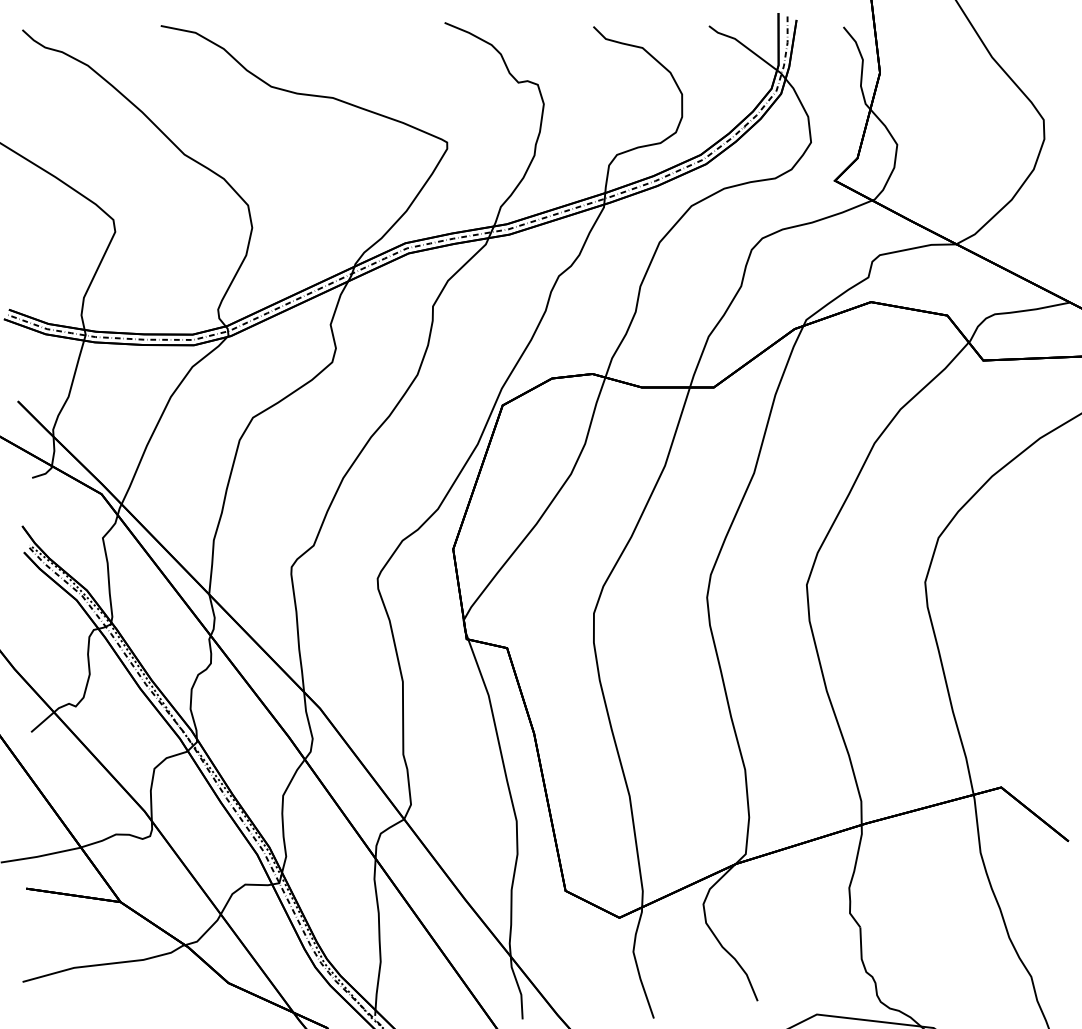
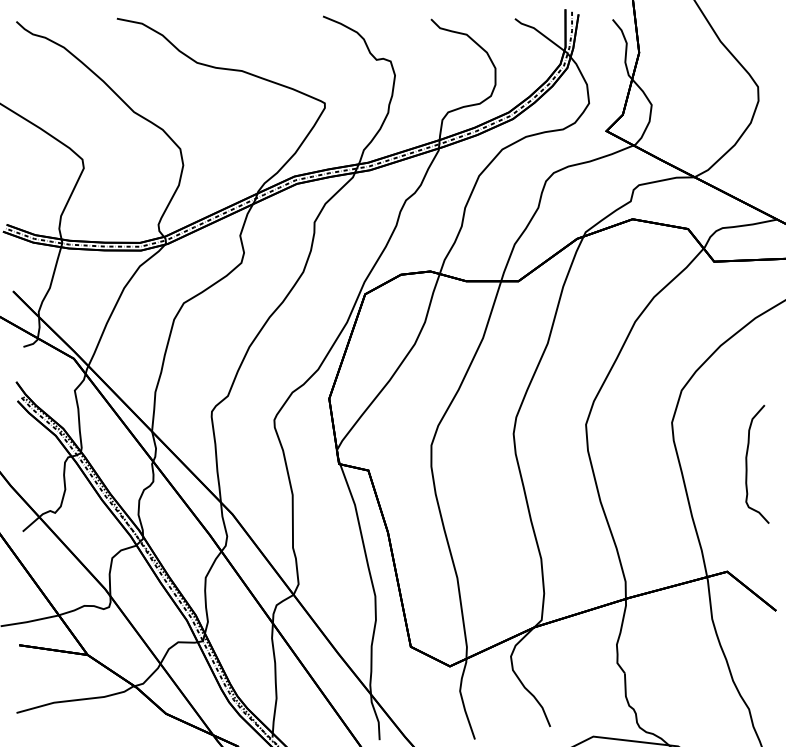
curve: (1028, 639) -> (747, 464), added

